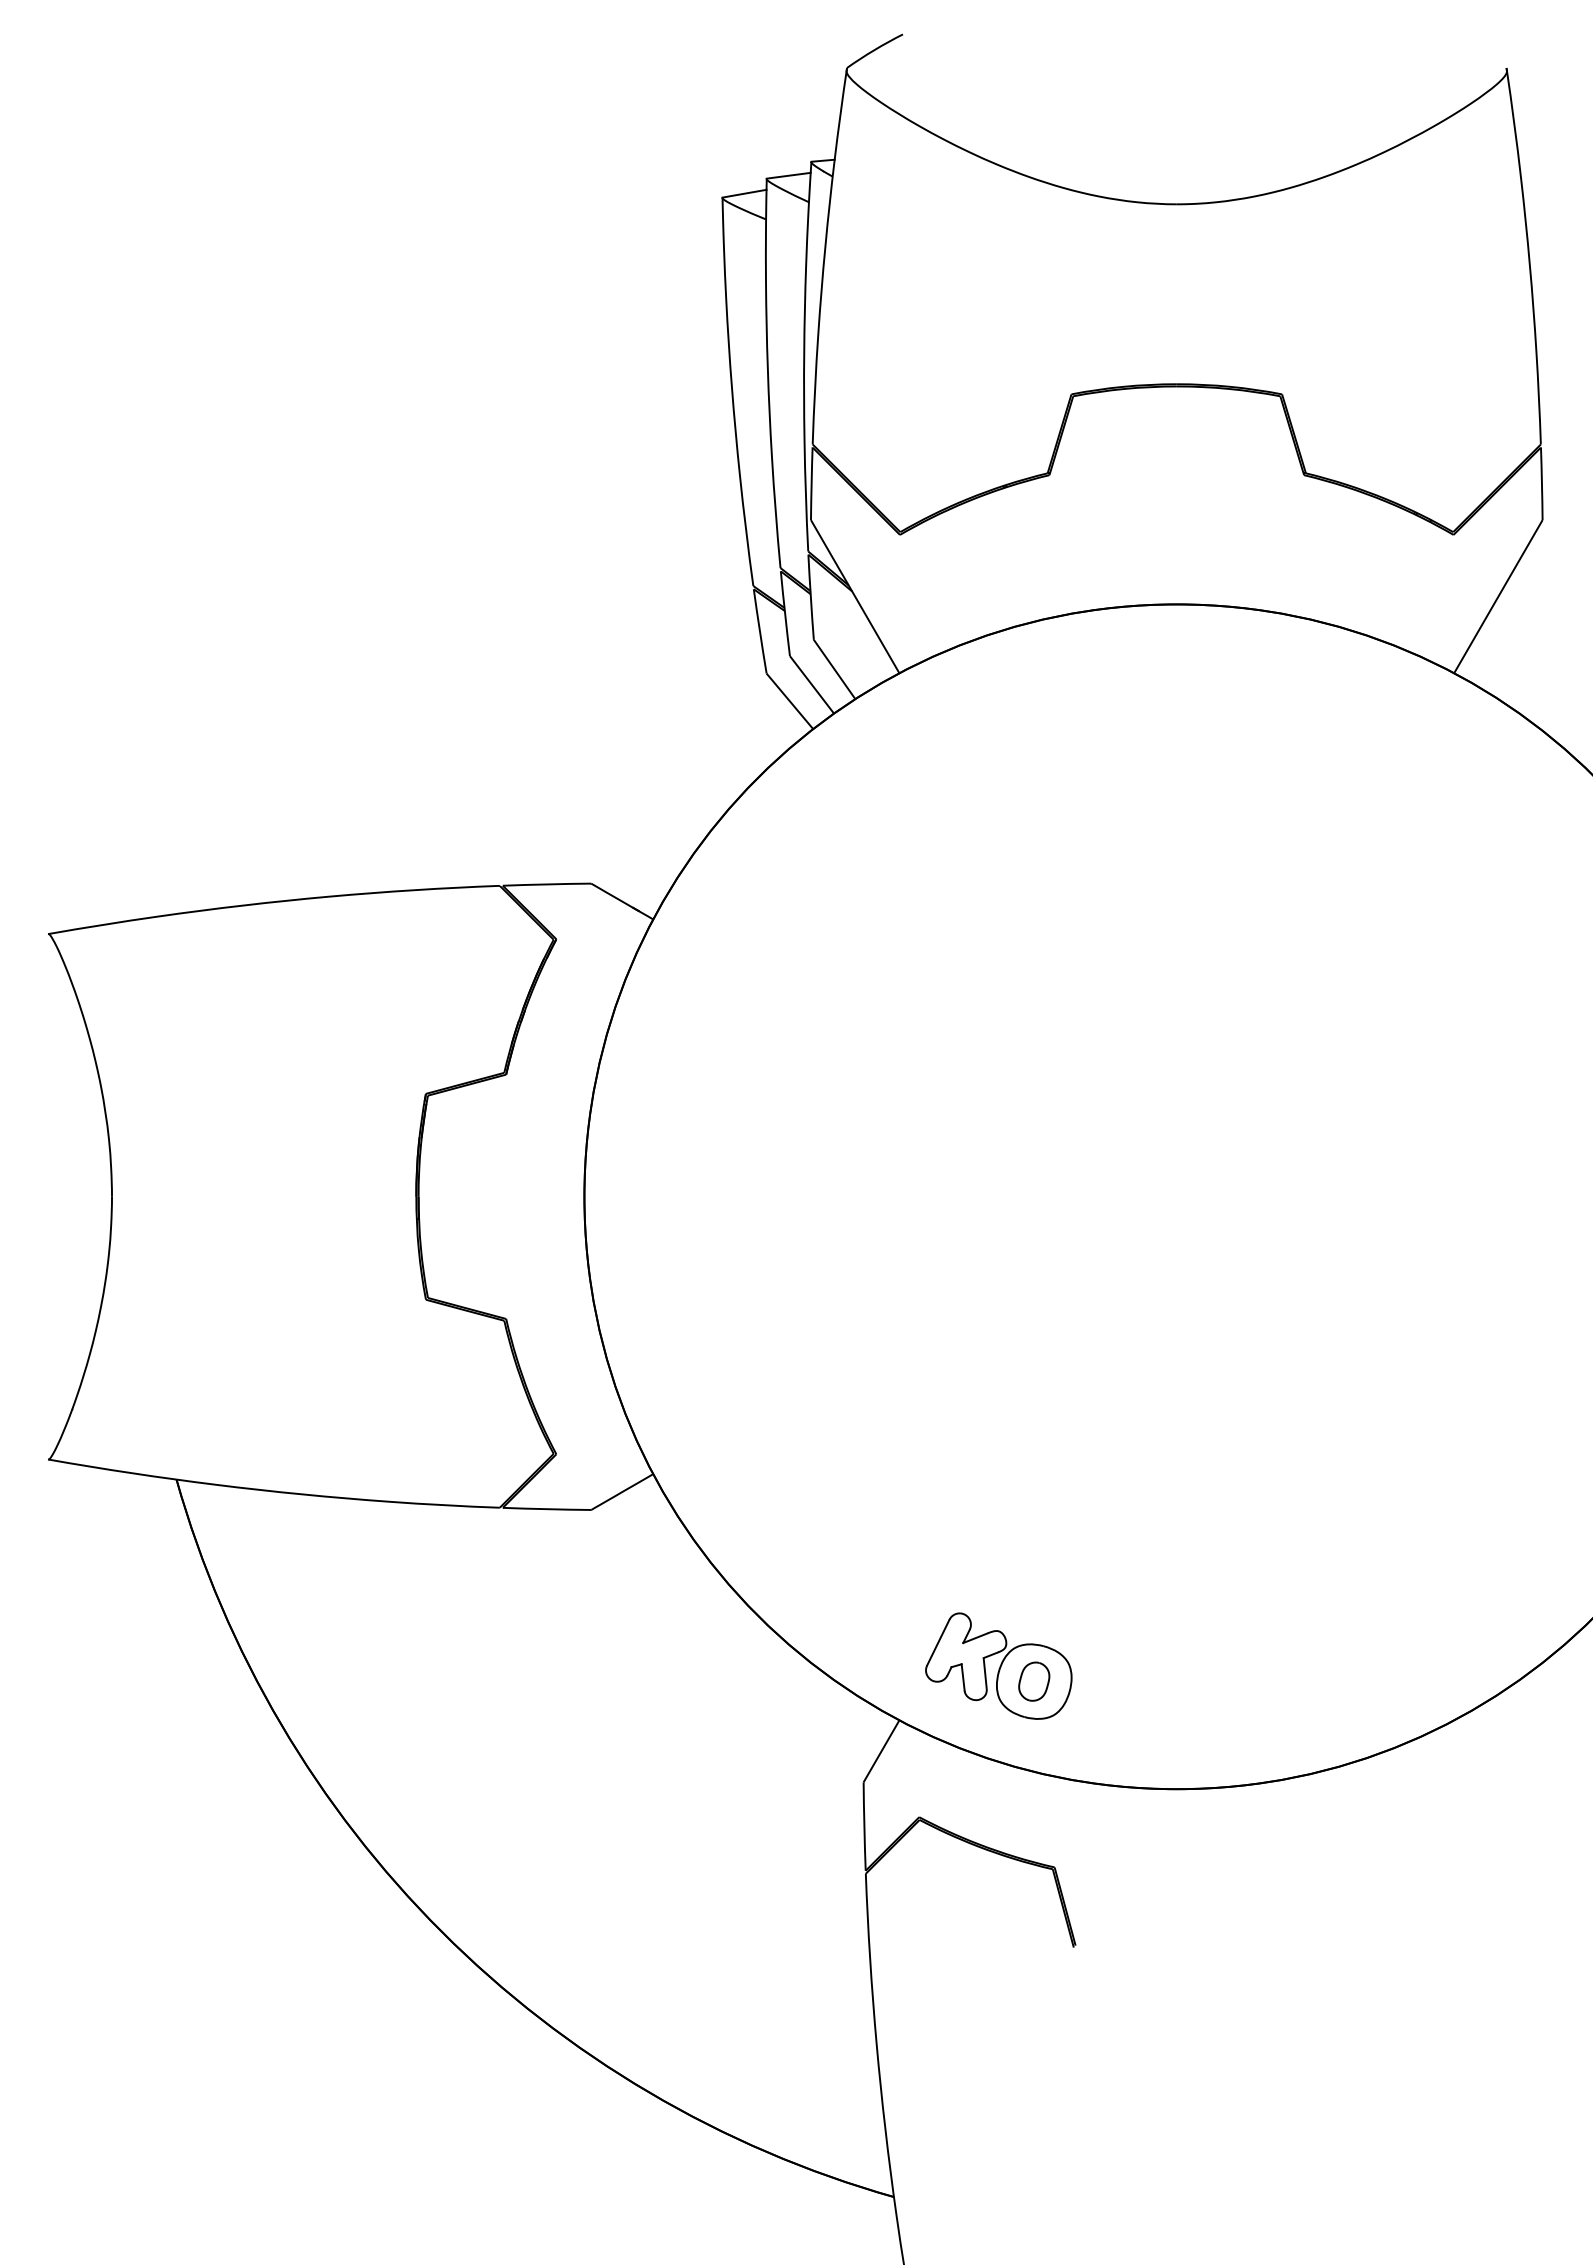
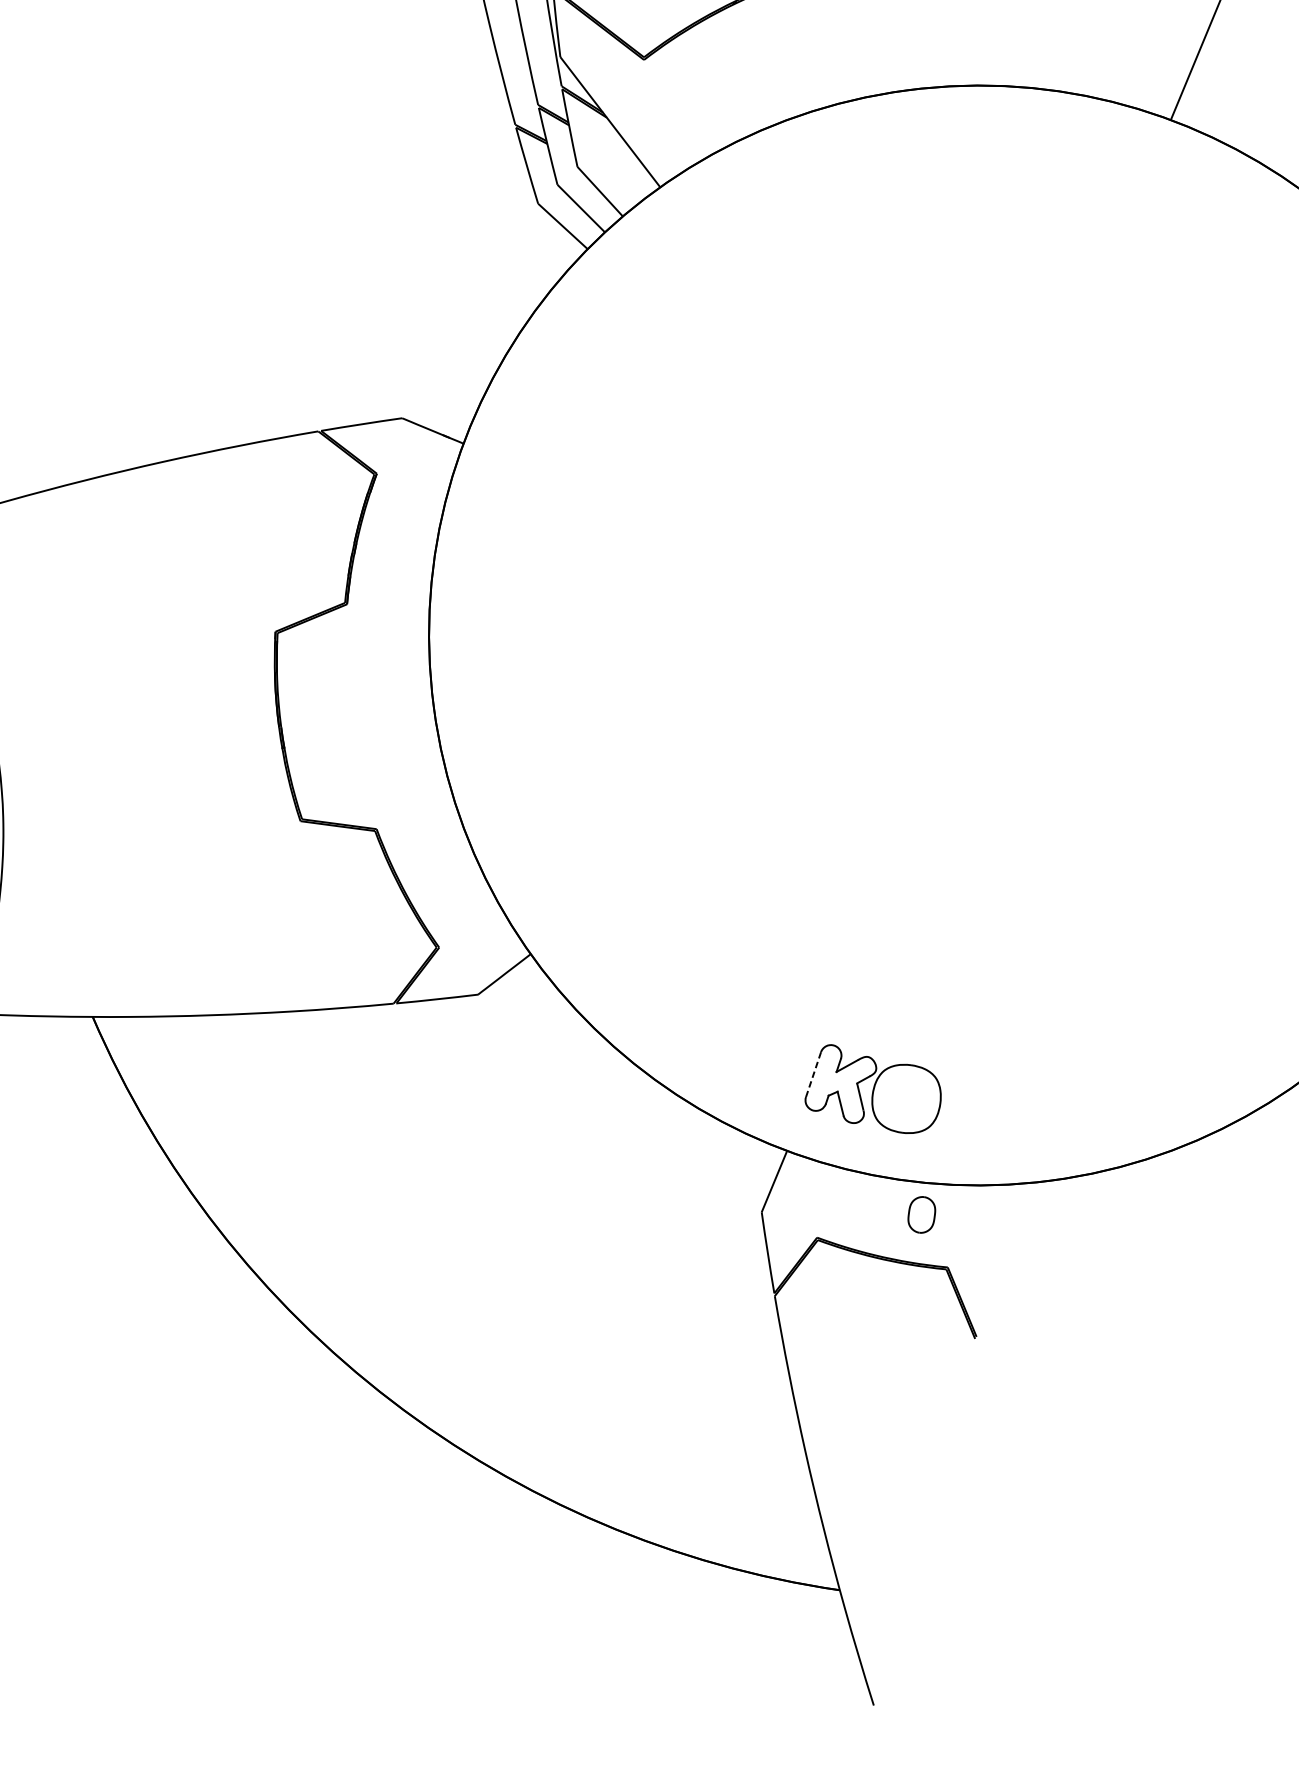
line: (938, 1643) -> (813, 1075), solid -> dashed
part: (1034, 1681) -> (922, 1214), moved

